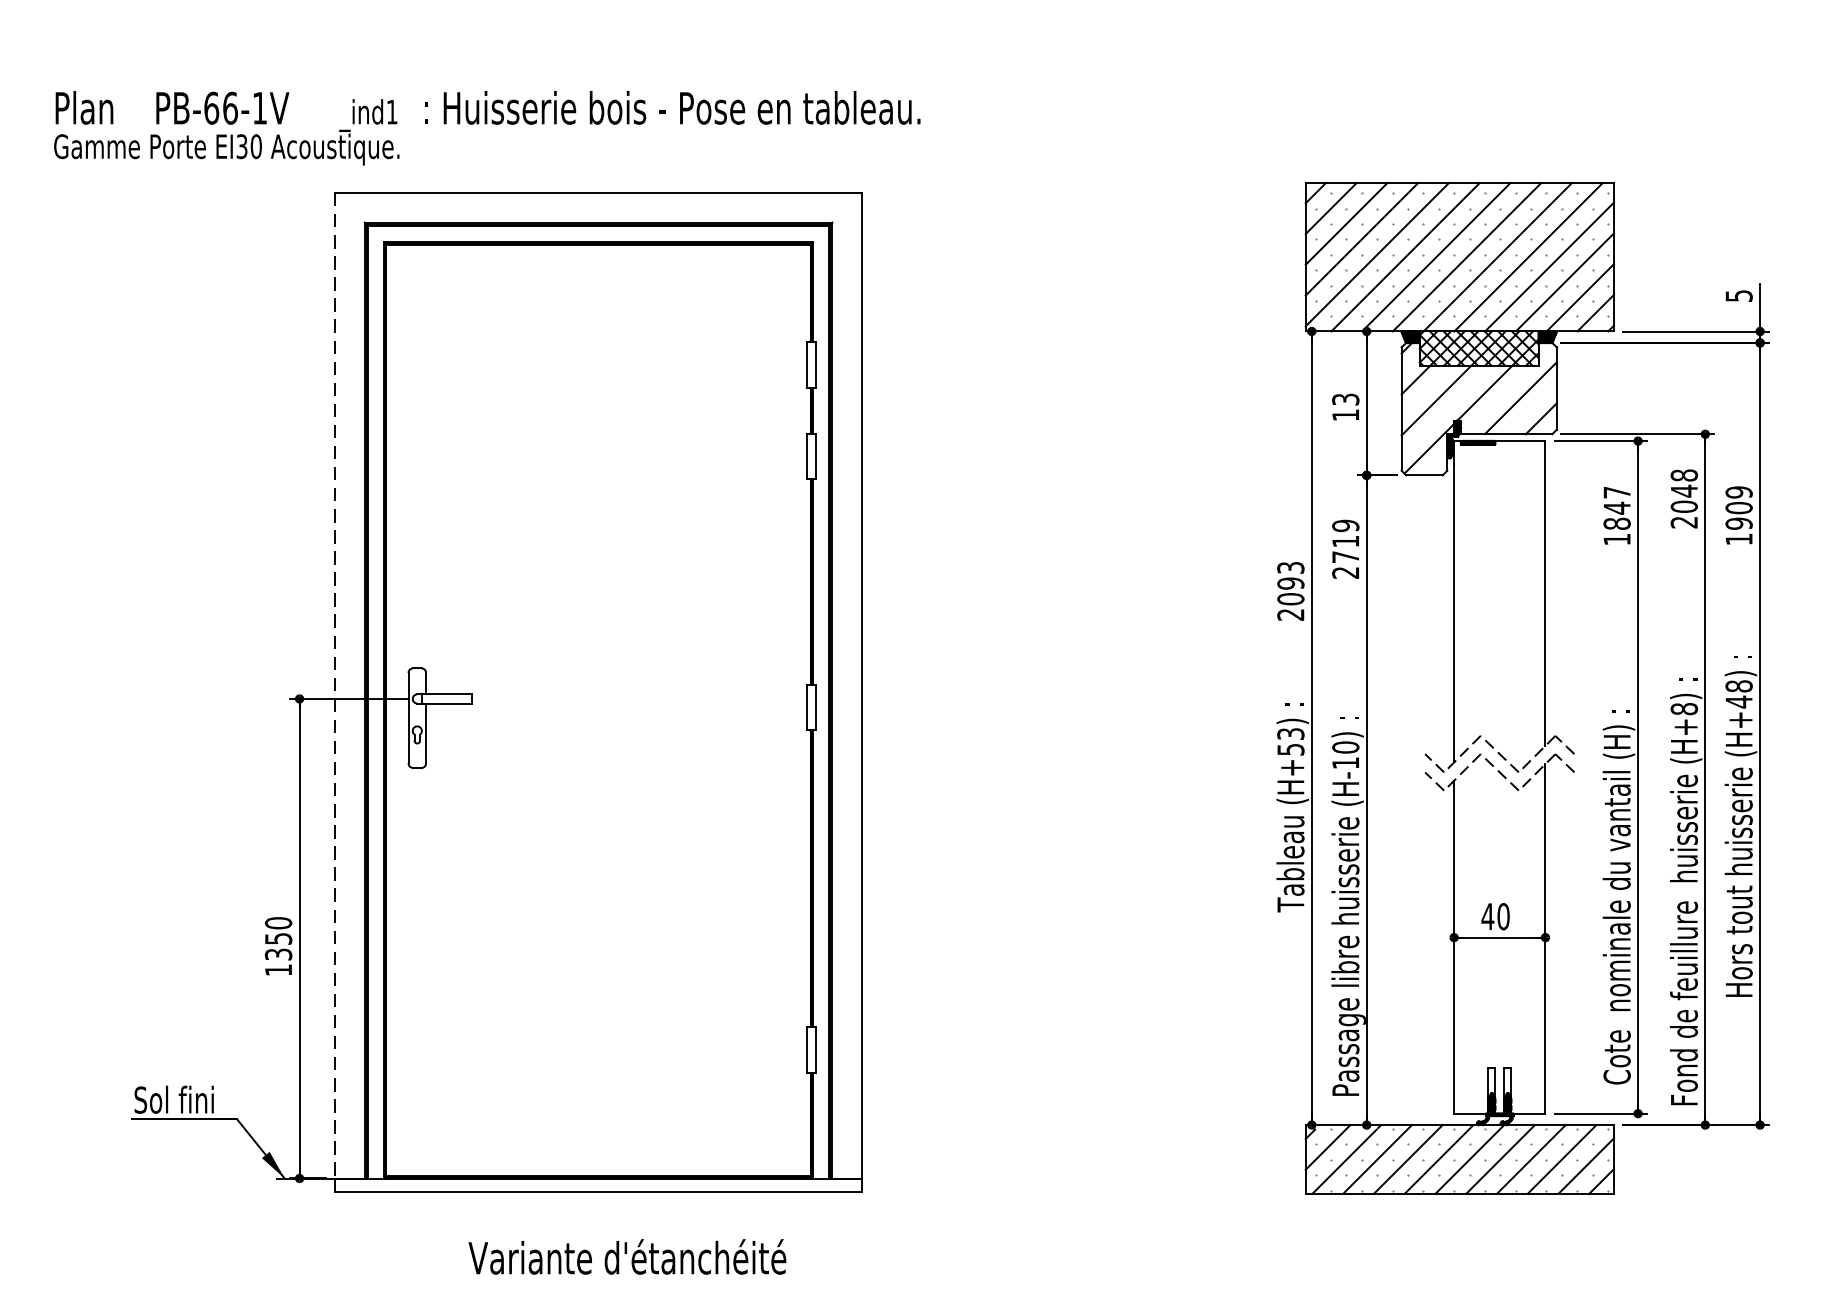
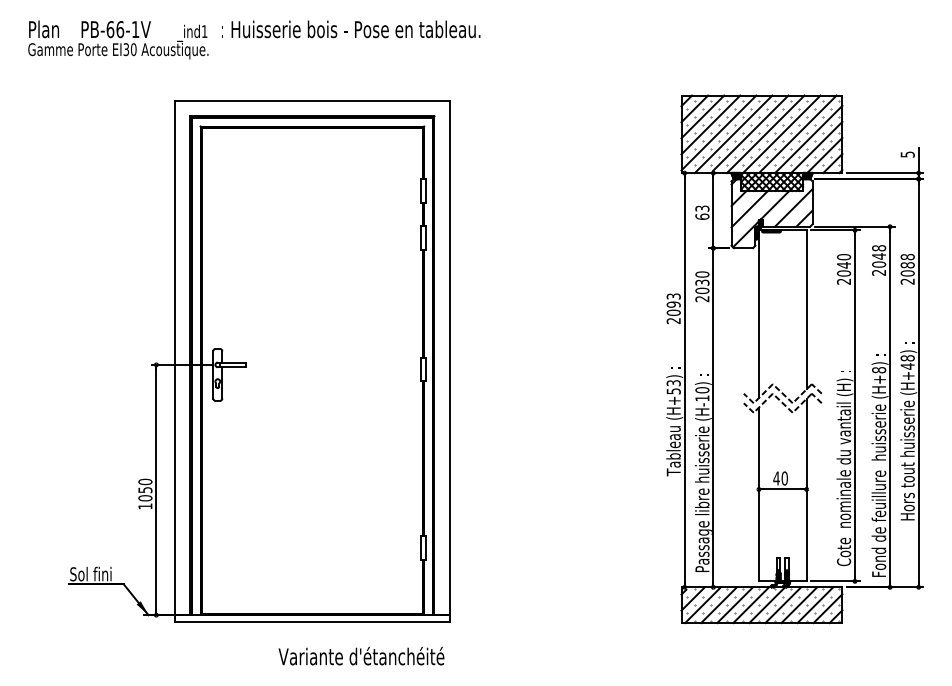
text: (487, 127) -> (254, 39), moved
text: (1345, 414) -> (702, 216), 13 -> 63
text: (1618, 516) -> (844, 269), 1847 -> 2040
text: (1738, 516) -> (907, 269), 1909 -> 2088
text: (1345, 541) -> (702, 282), 2719 -> 2030
line: (334, 686) -> (174, 358), dashed -> solid
text: (278, 954) -> (145, 498), 1350 -> 1050
text: (627, 1255) -> (361, 655), moved

